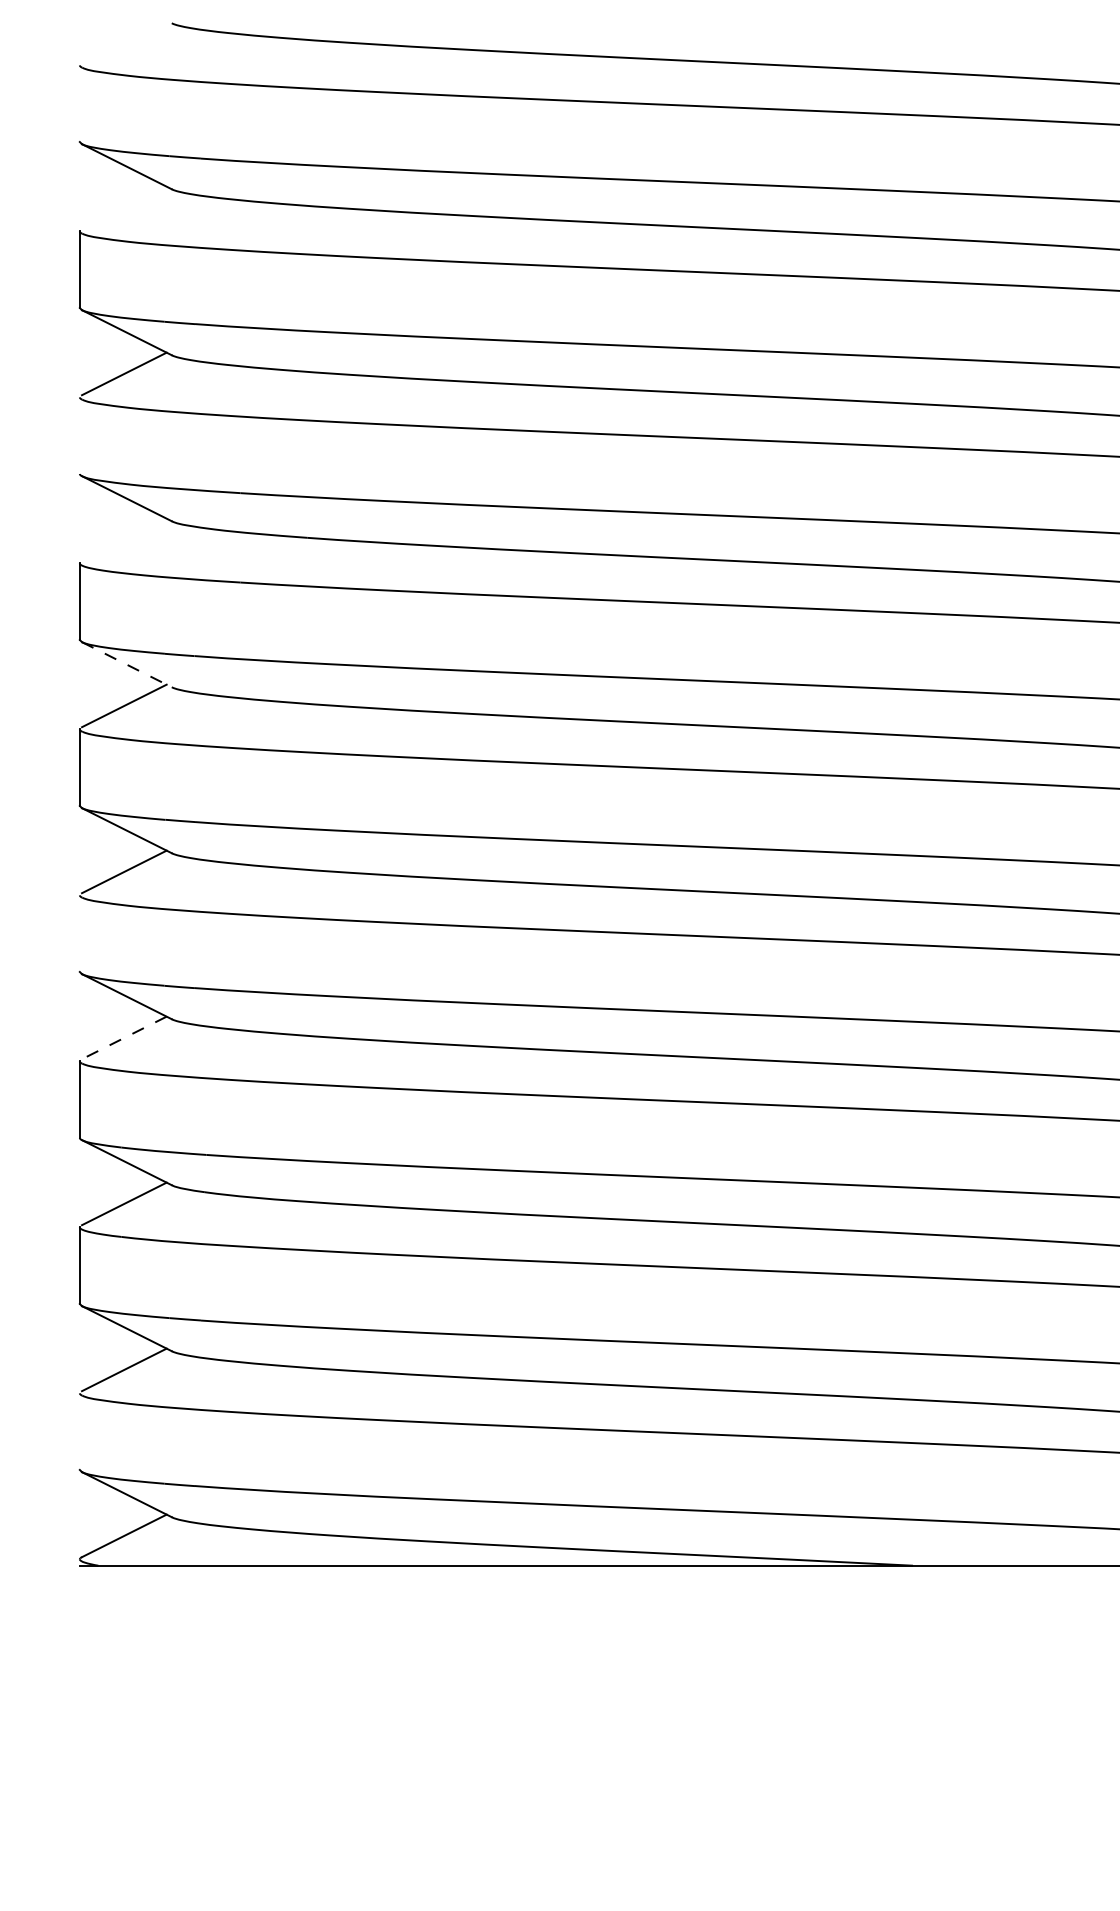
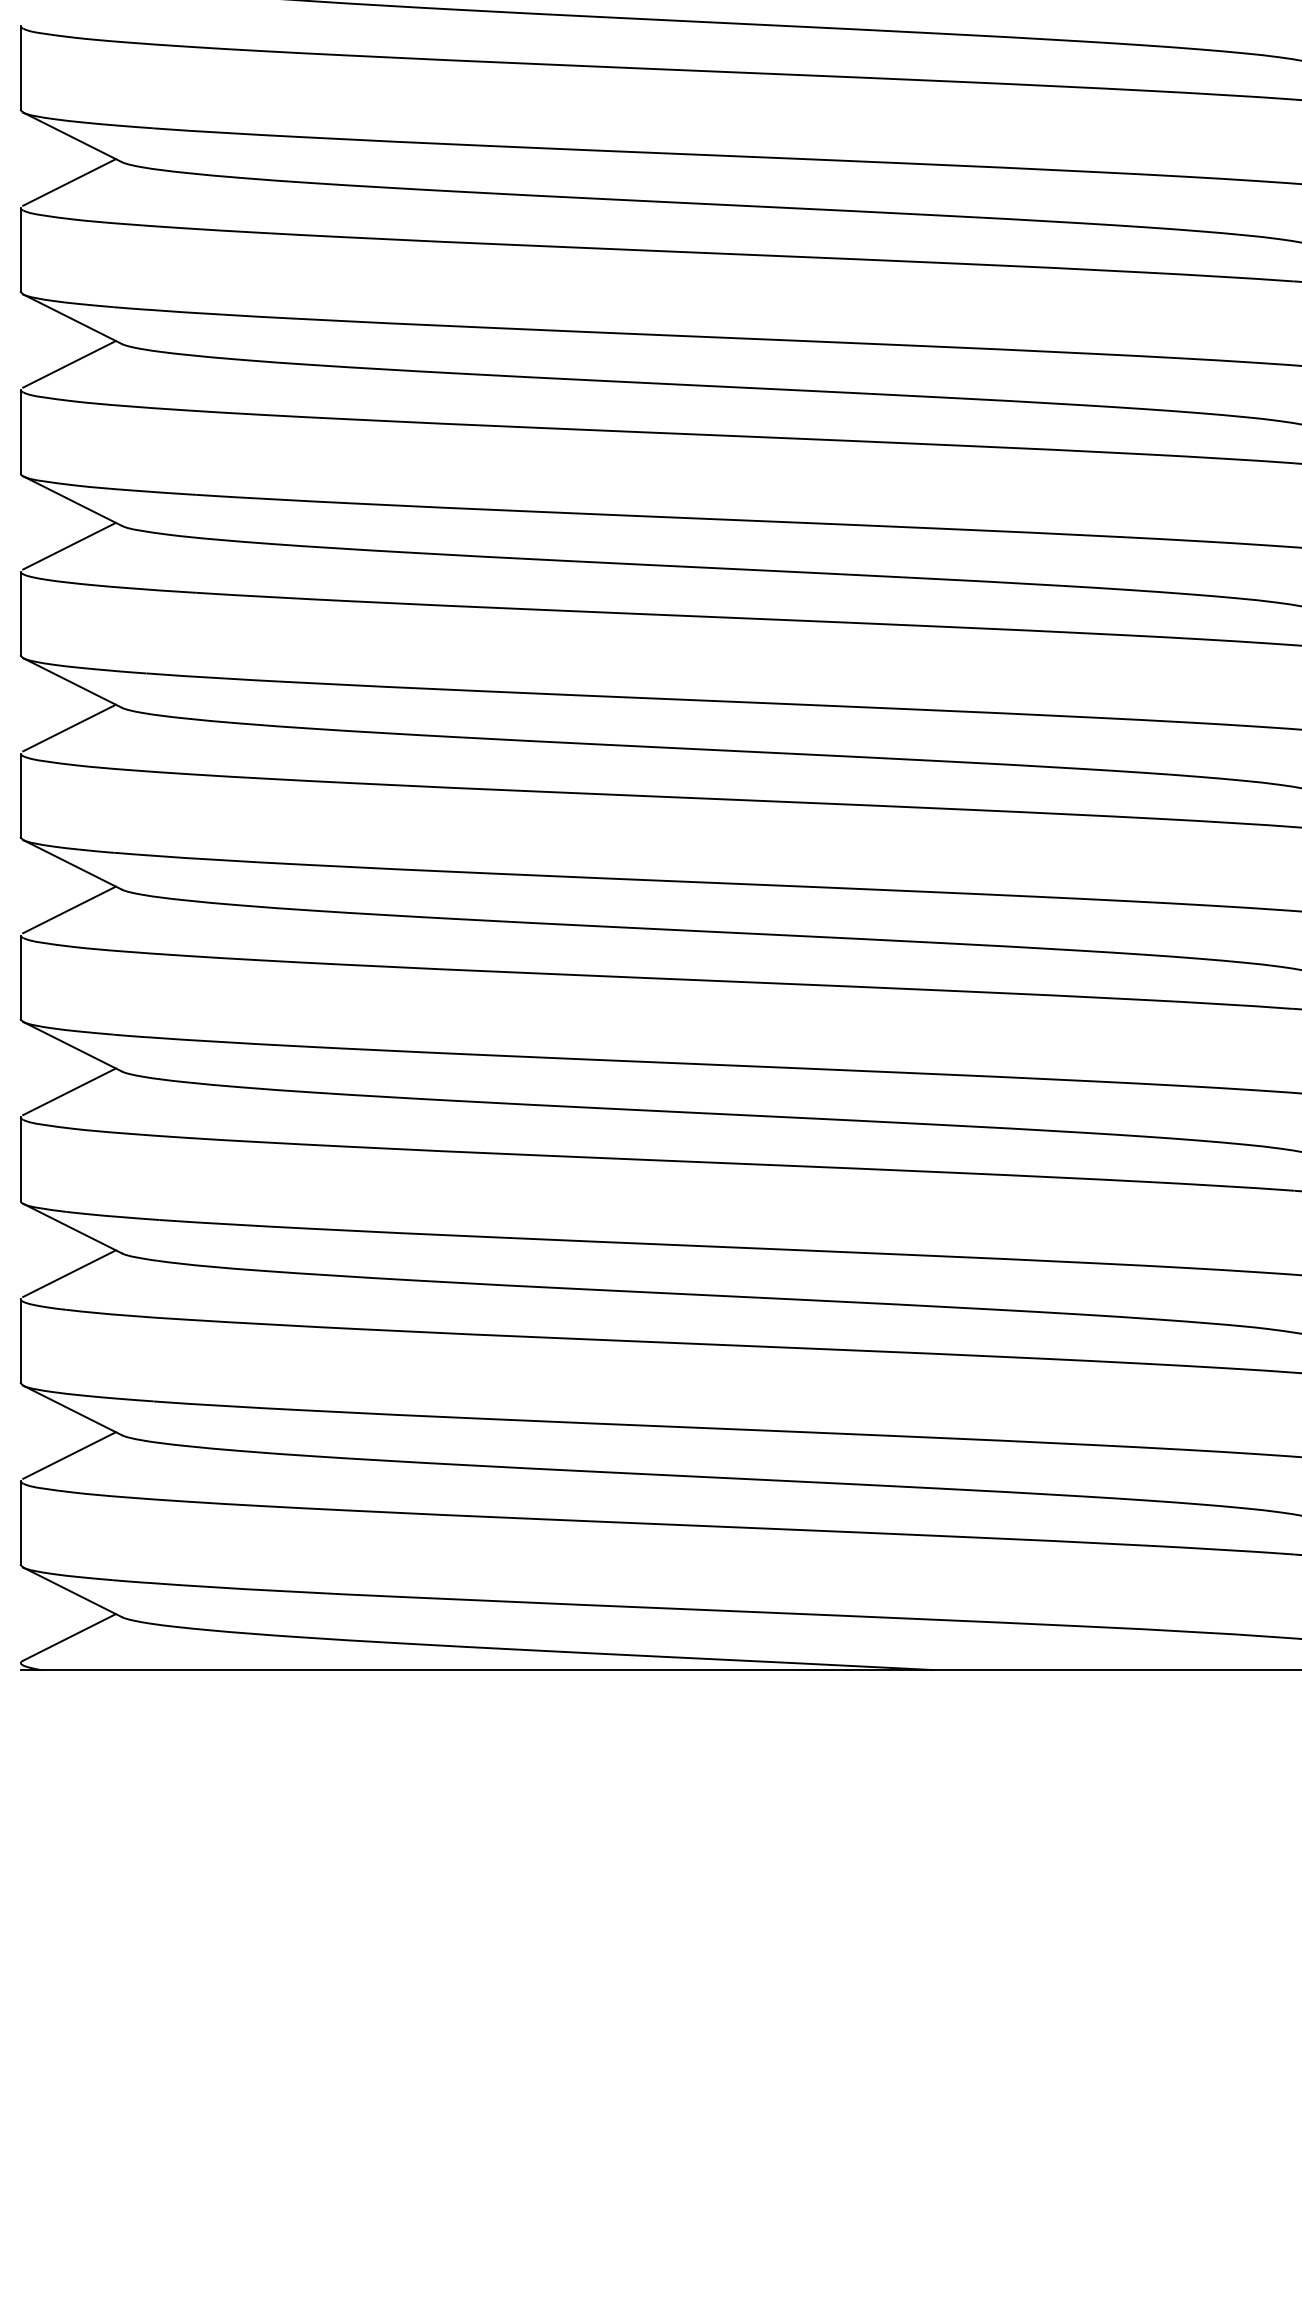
line: (79, 103) -> (20, 68), added
line: (124, 208) -> (69, 182), added
line: (79, 435) -> (20, 431), added
line: (124, 539) -> (69, 545), added
line: (127, 665) -> (72, 683), dashed -> solid
line: (79, 933) -> (20, 977), added
line: (124, 1037) -> (69, 1091), dashed -> solid
line: (79, 1431) -> (20, 1523), added

